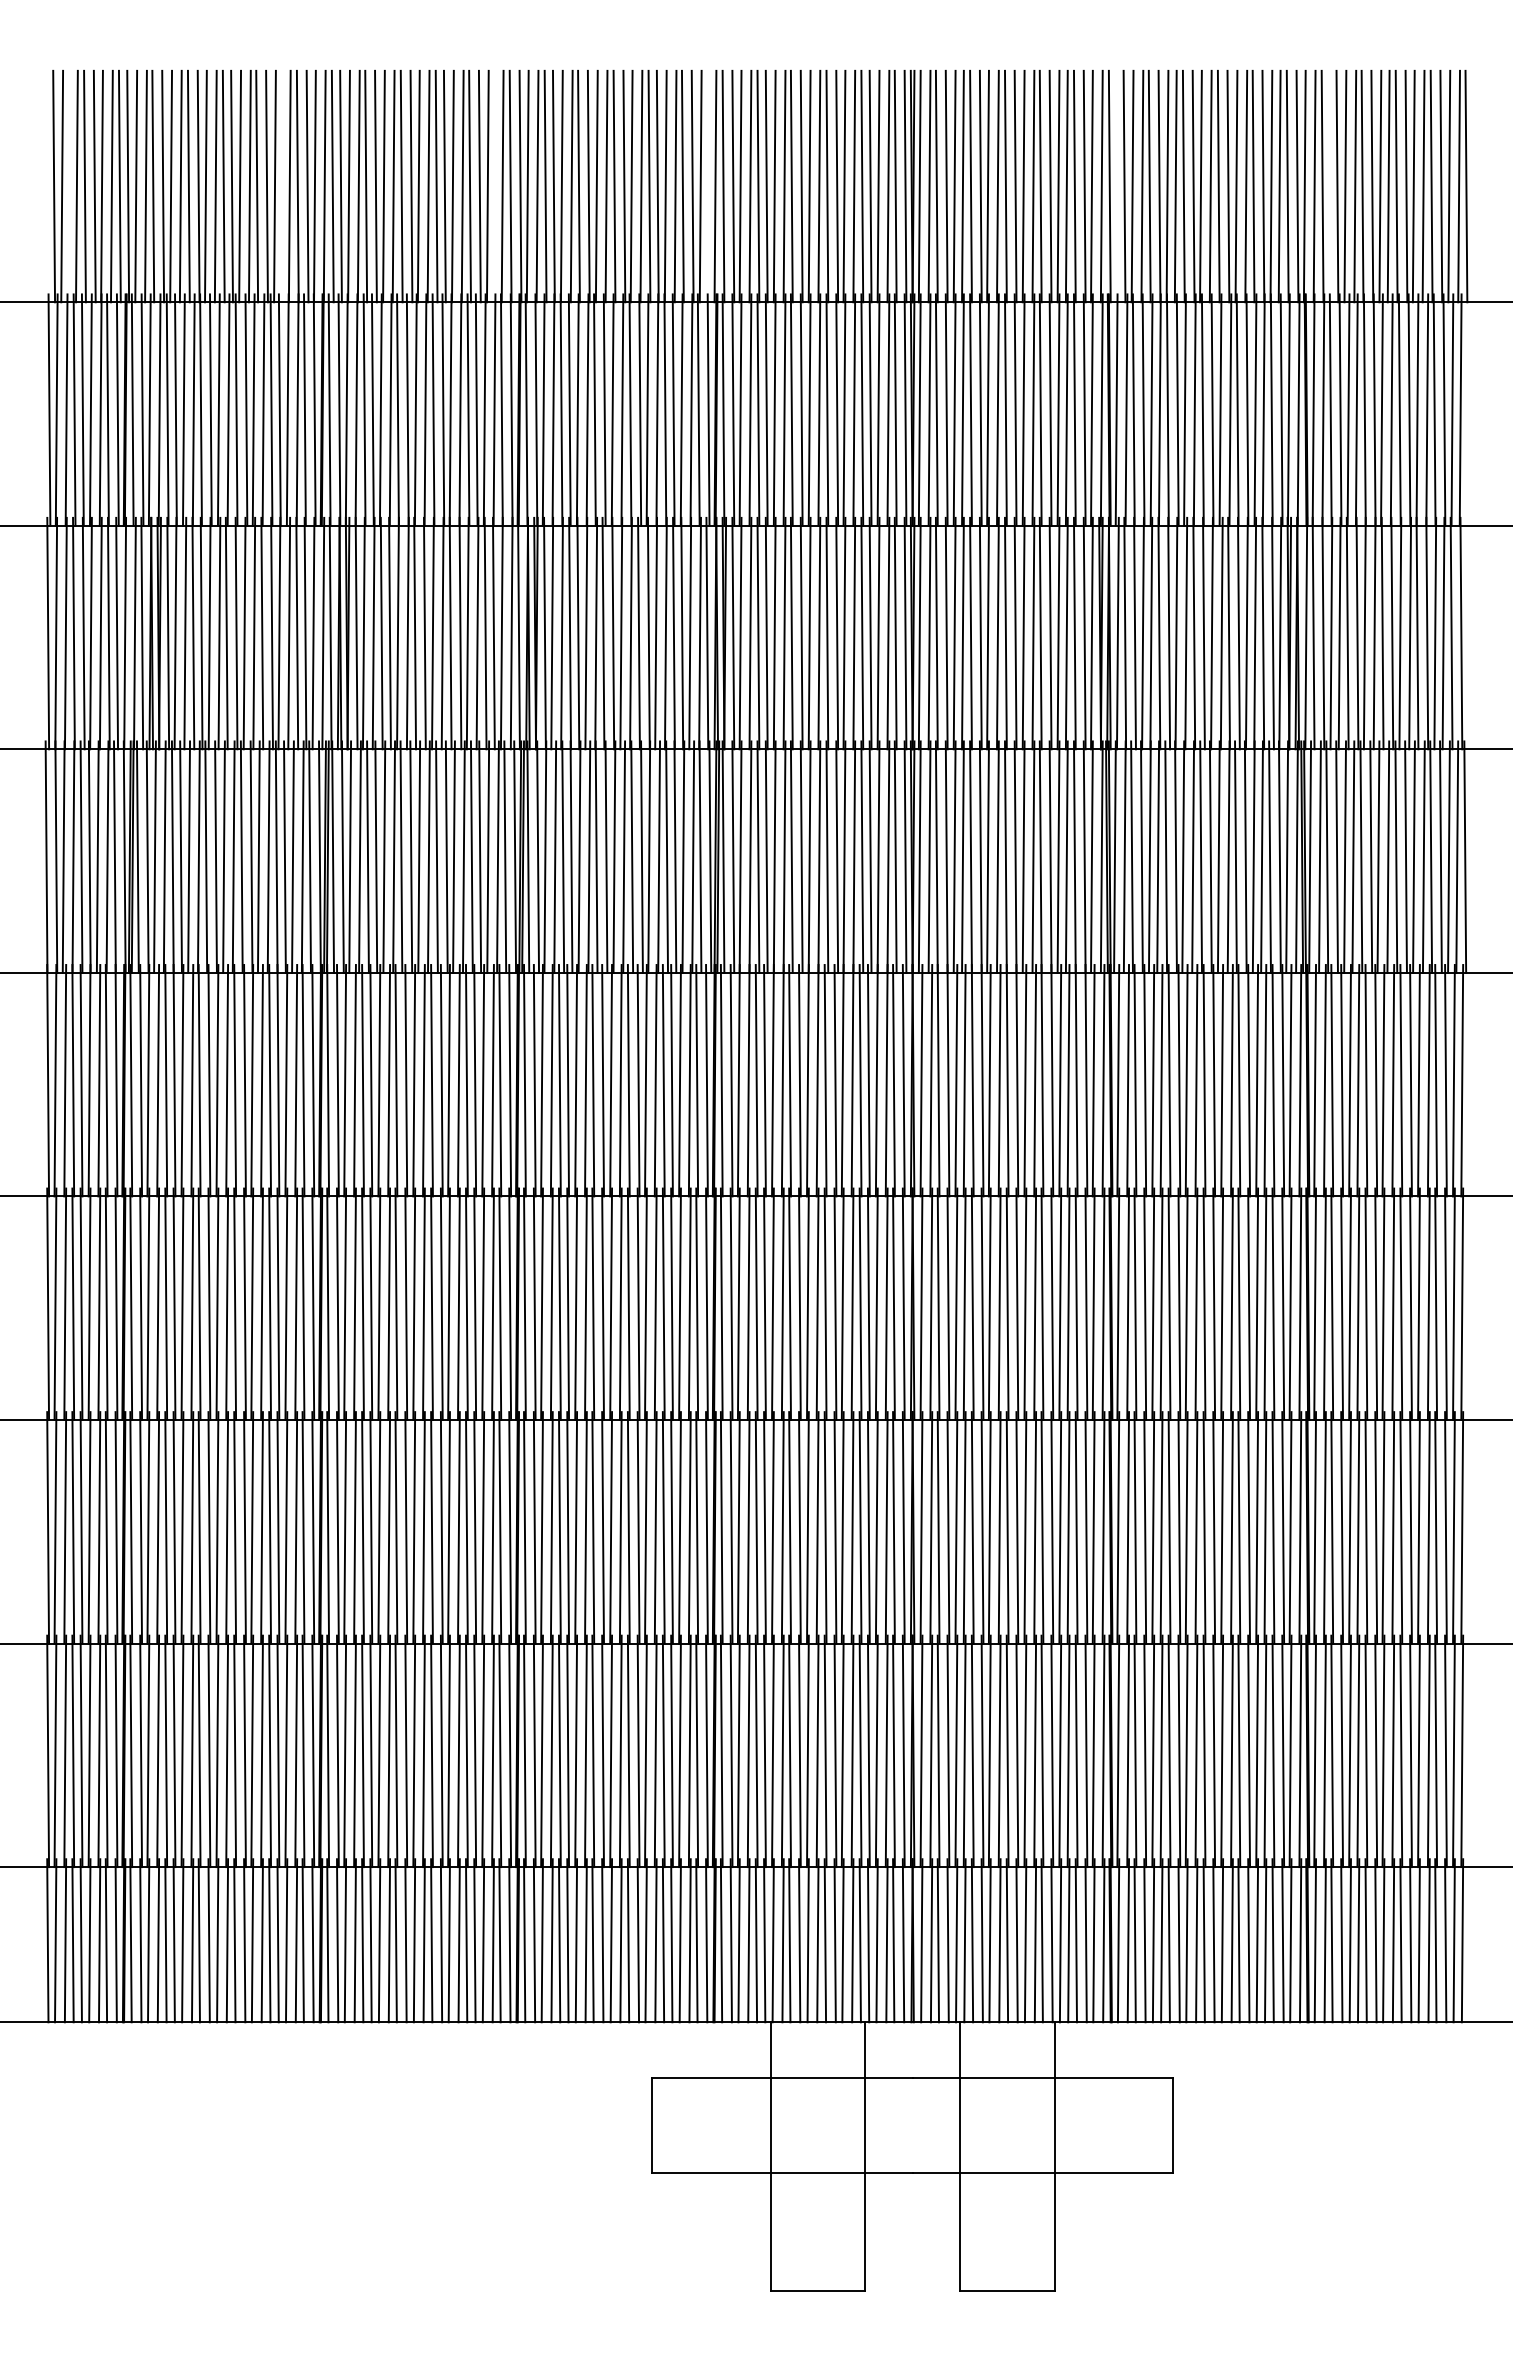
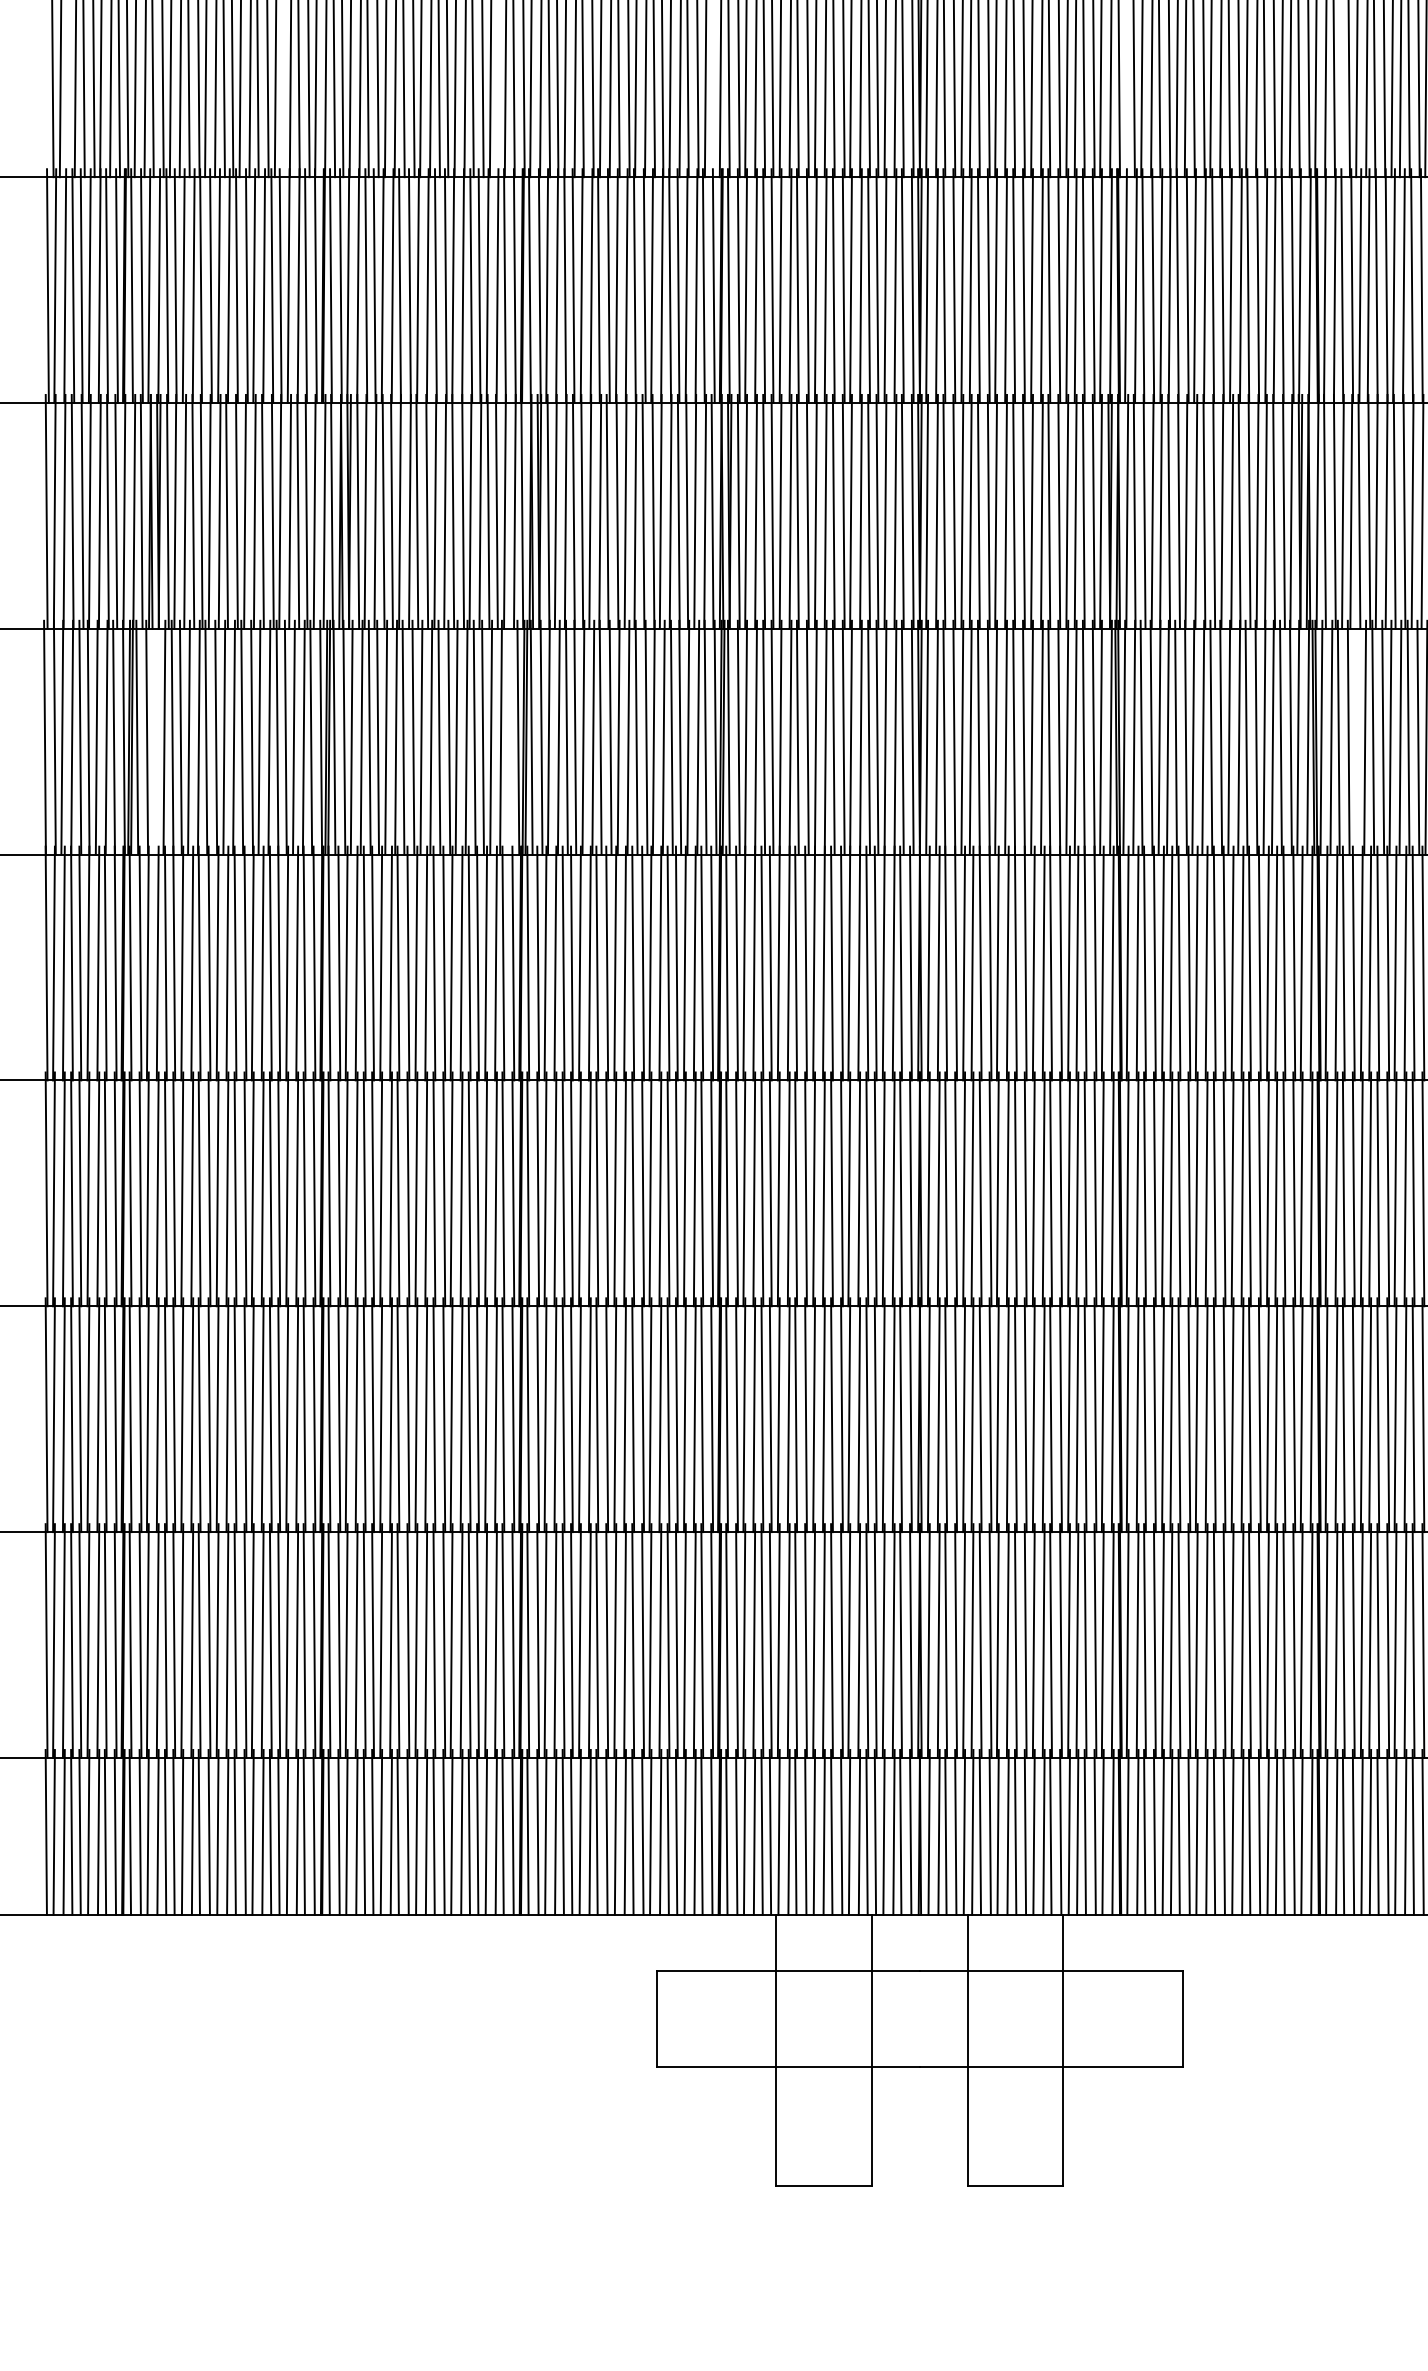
line: (154, 856) -> (154, 737), removed
line: (505, 856) -> (508, 737), removed
line: (1345, 856) -> (1357, 737), removed

